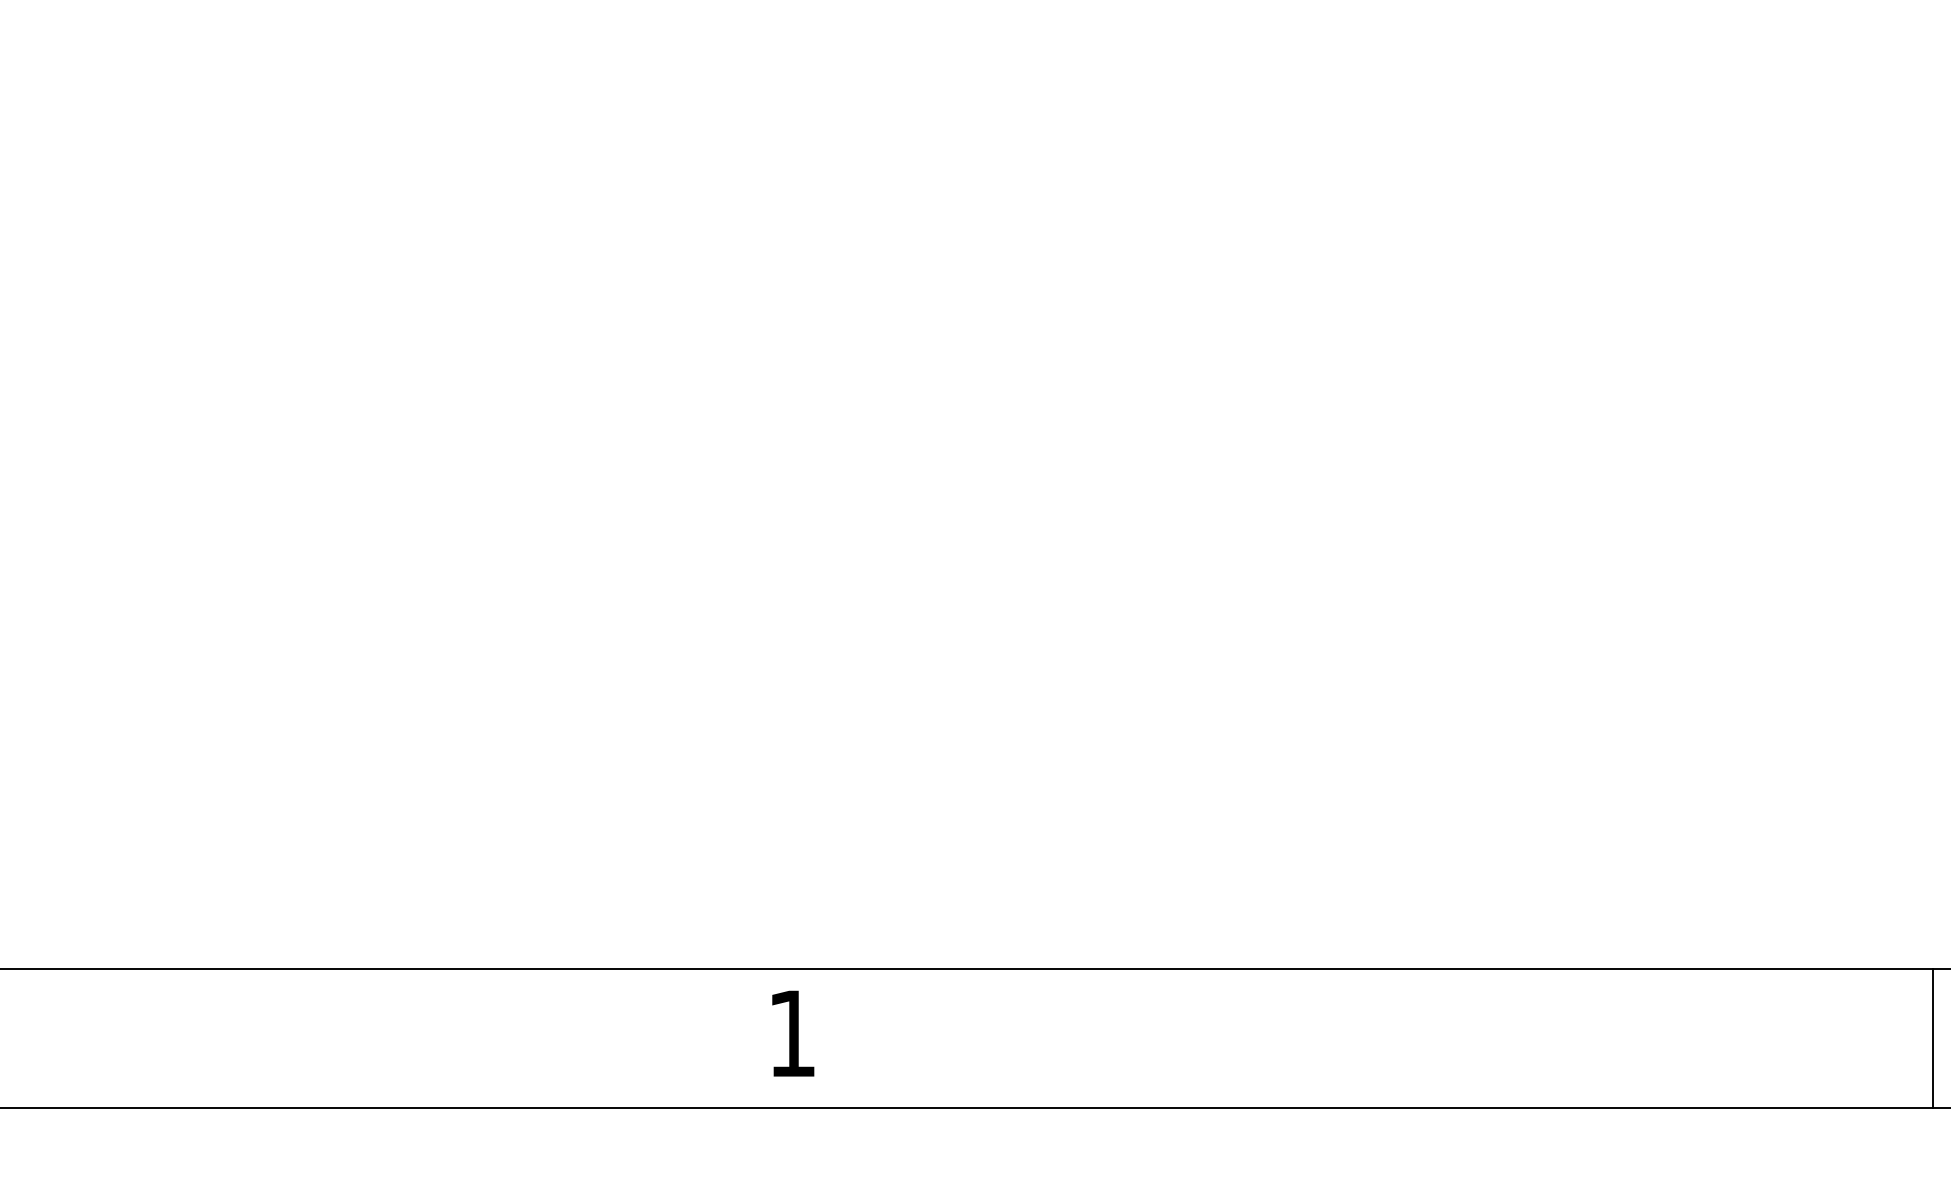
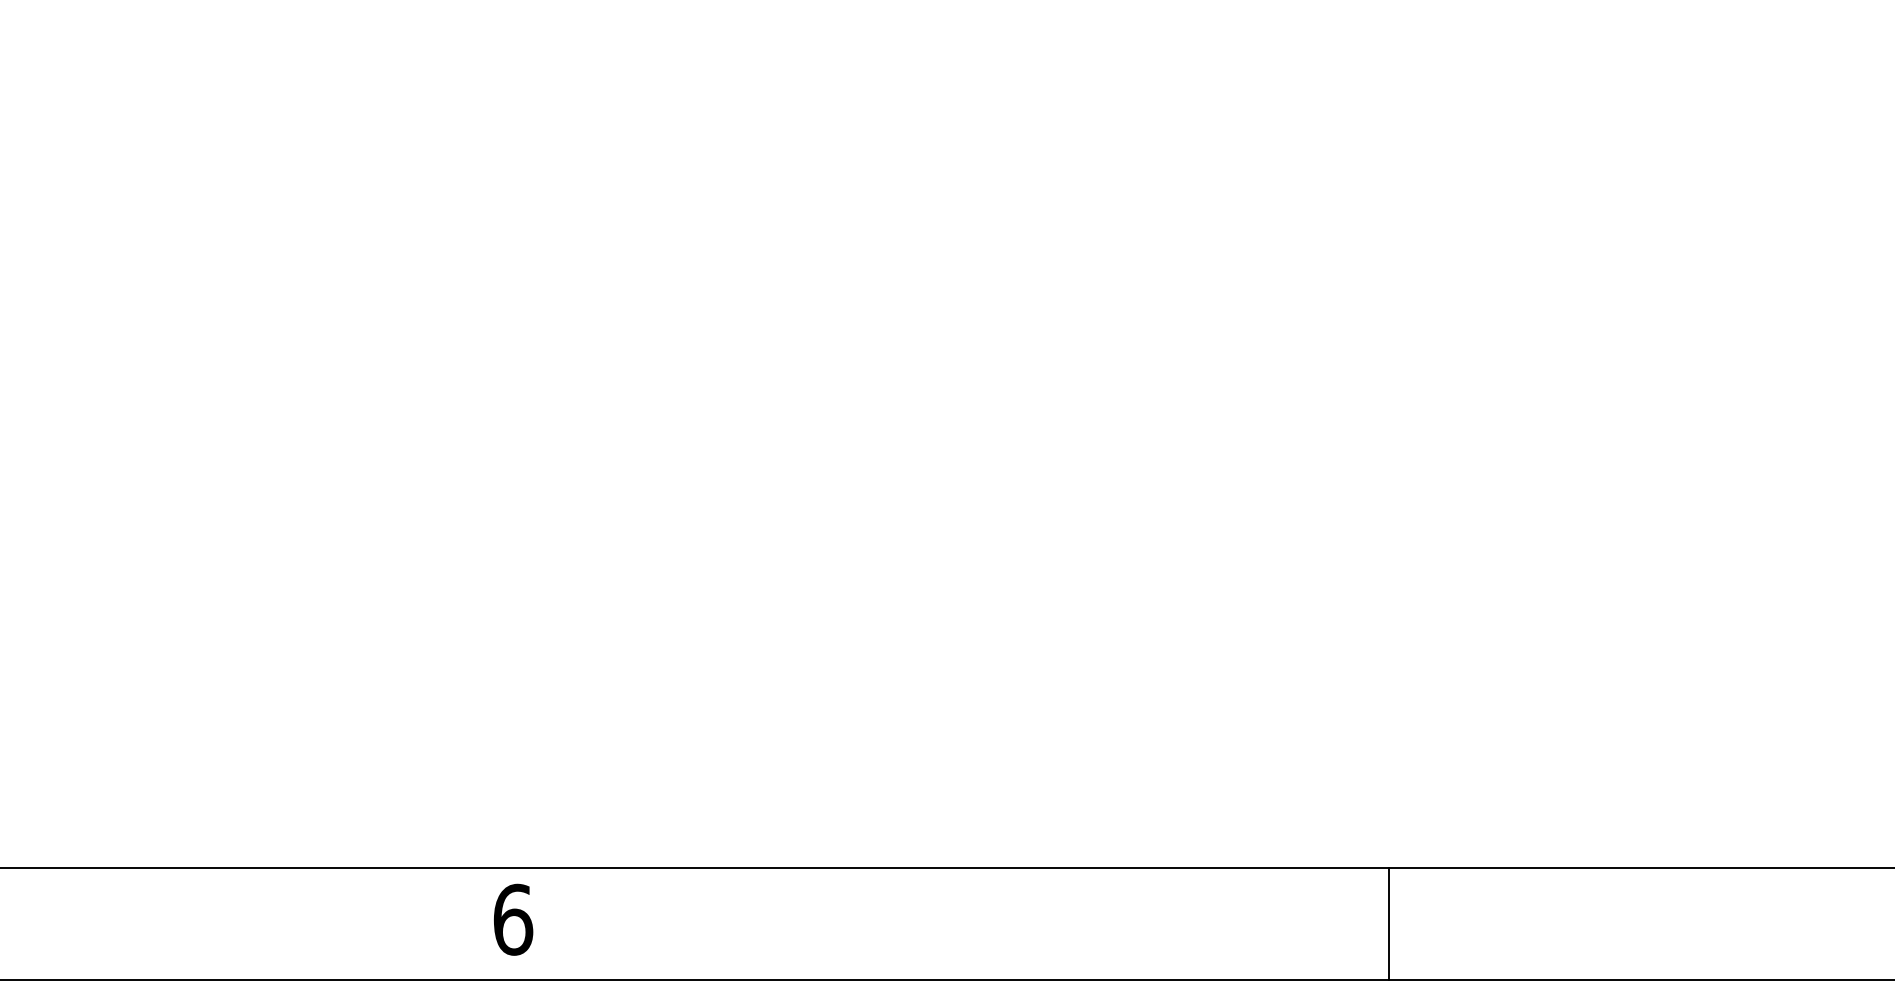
text: (792, 1033) -> (513, 919), 1 -> 6
line: (1933, 1038) -> (1389, 923), moved

